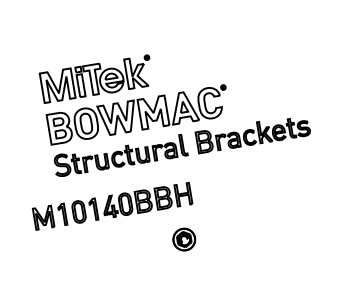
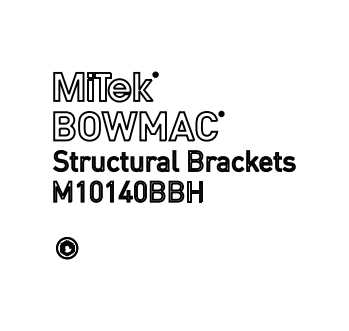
part: (111, 206) -> (127, 191), moved
part: (184, 239) -> (67, 248), moved

